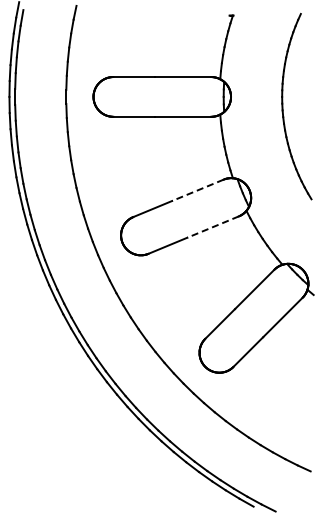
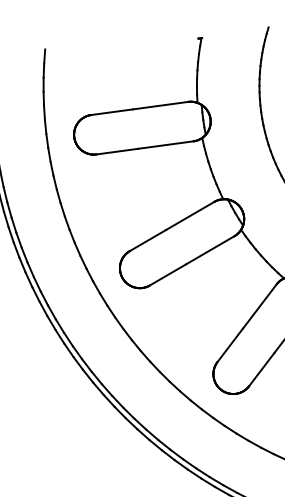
line: (197, 190) -> (189, 216), dashed -> solid
line: (213, 227) -> (210, 250), dashed -> solid

